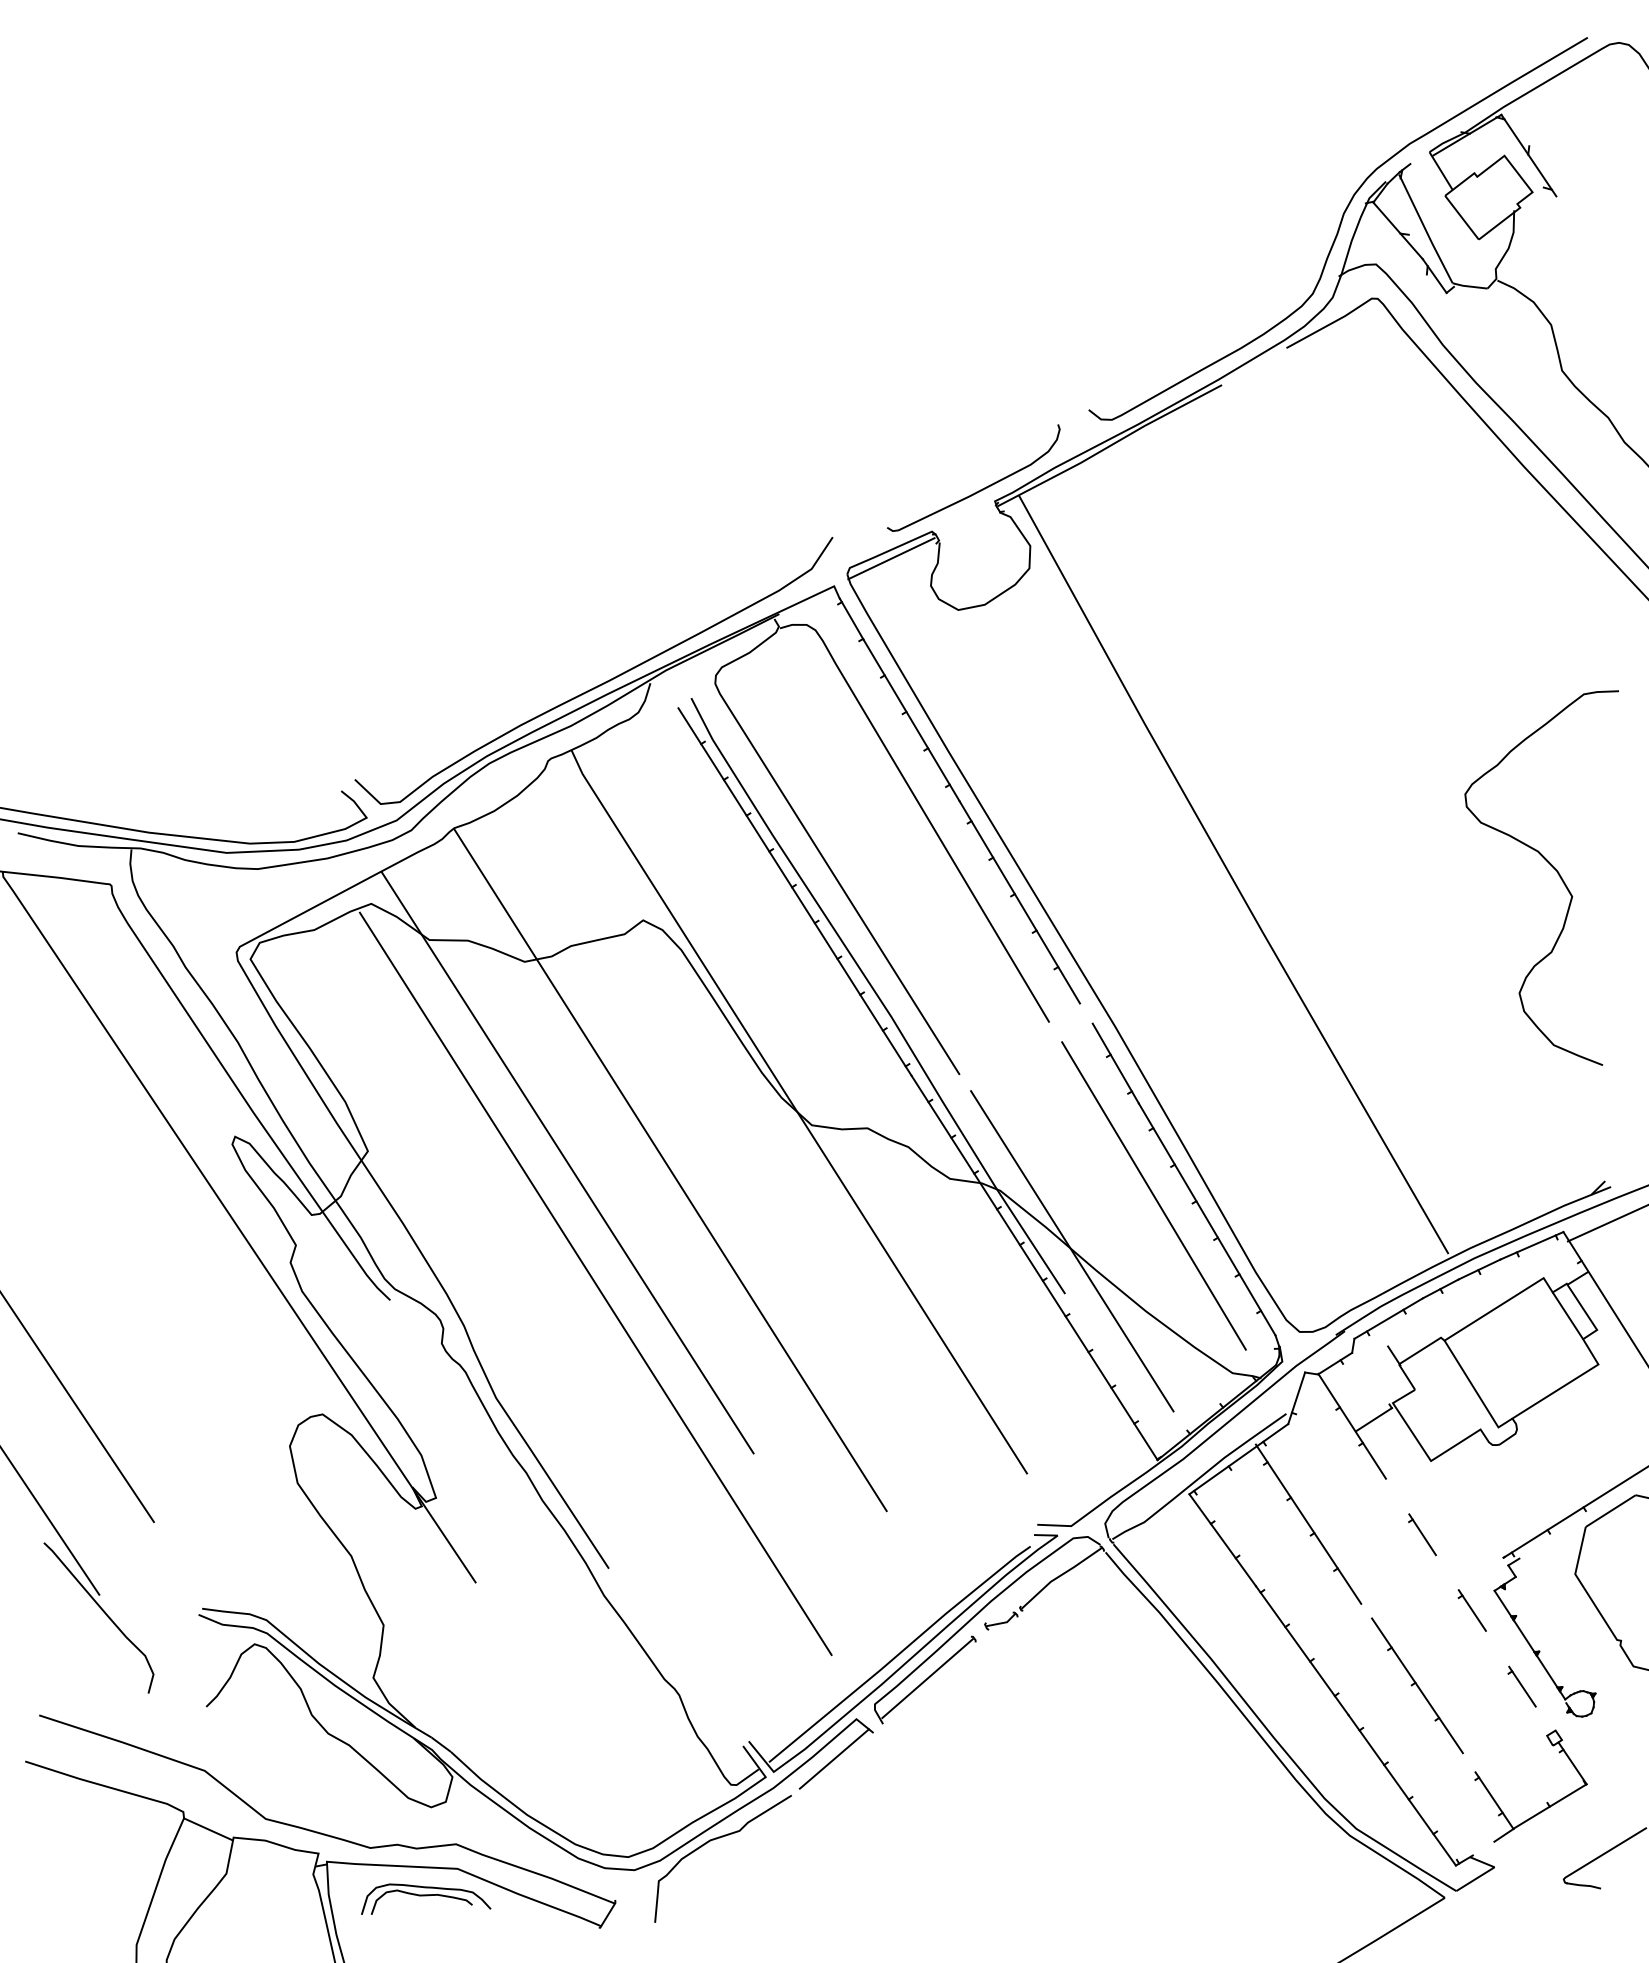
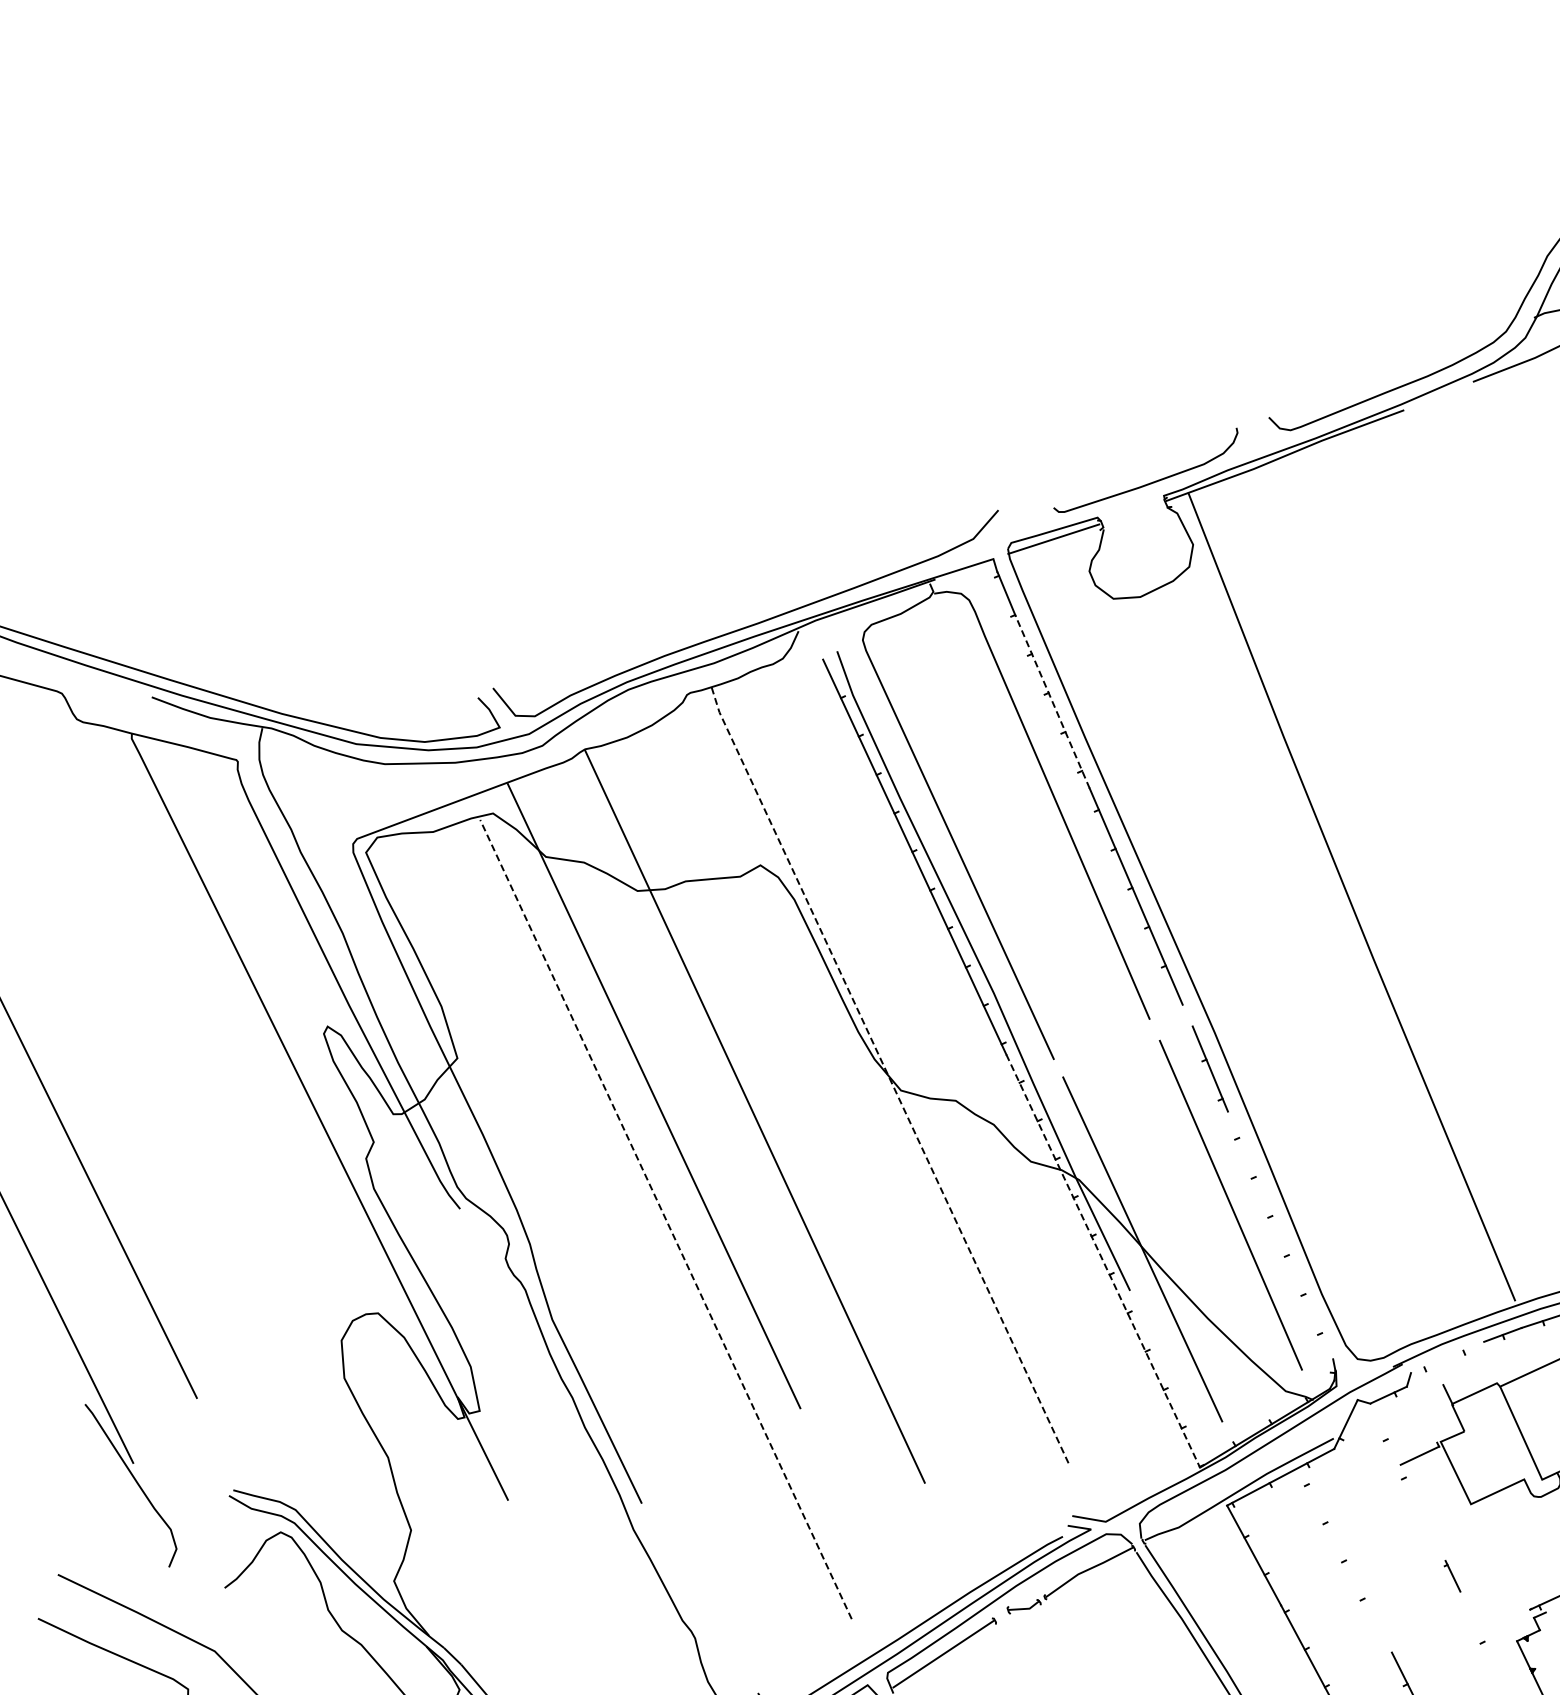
line: (911, 720) -> (1052, 702), solid -> dashed
line: (798, 1113) -> (889, 1077), solid -> dashed
line: (1206, 1219) -> (1279, 1235), removed
line: (1034, 1268) -> (1102, 1261), solid -> dashed
line: (595, 1283) -> (665, 1219), solid -> dashed
line: (1388, 1318) -> (1447, 1357), removed
line: (1351, 1425) -> (1396, 1458), removed
line: (1308, 1523) -> (1341, 1550), removed
part: (1422, 1534) -> (1452, 1575), size x0.7
line: (1471, 1610) -> (1491, 1657), removed

